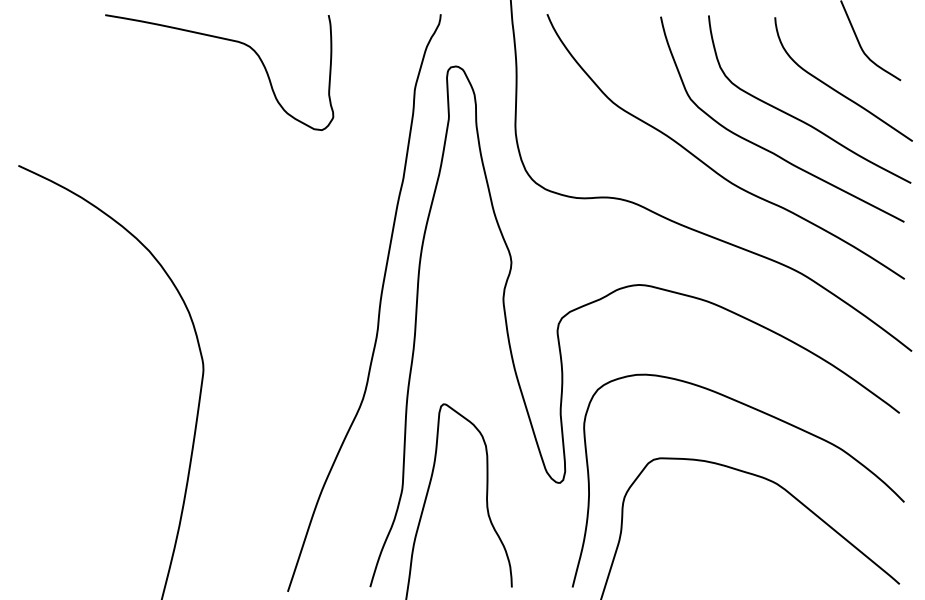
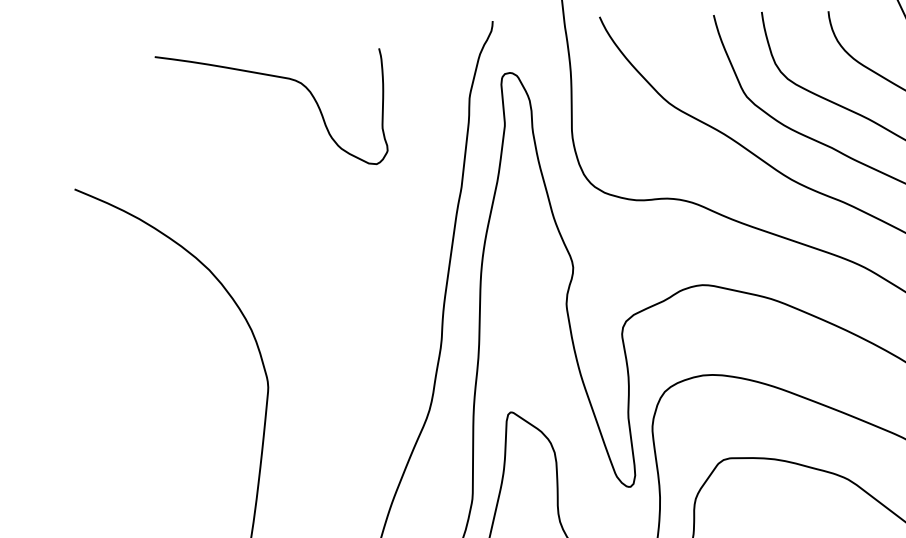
curve: (226, 40) -> (277, 77), moved

